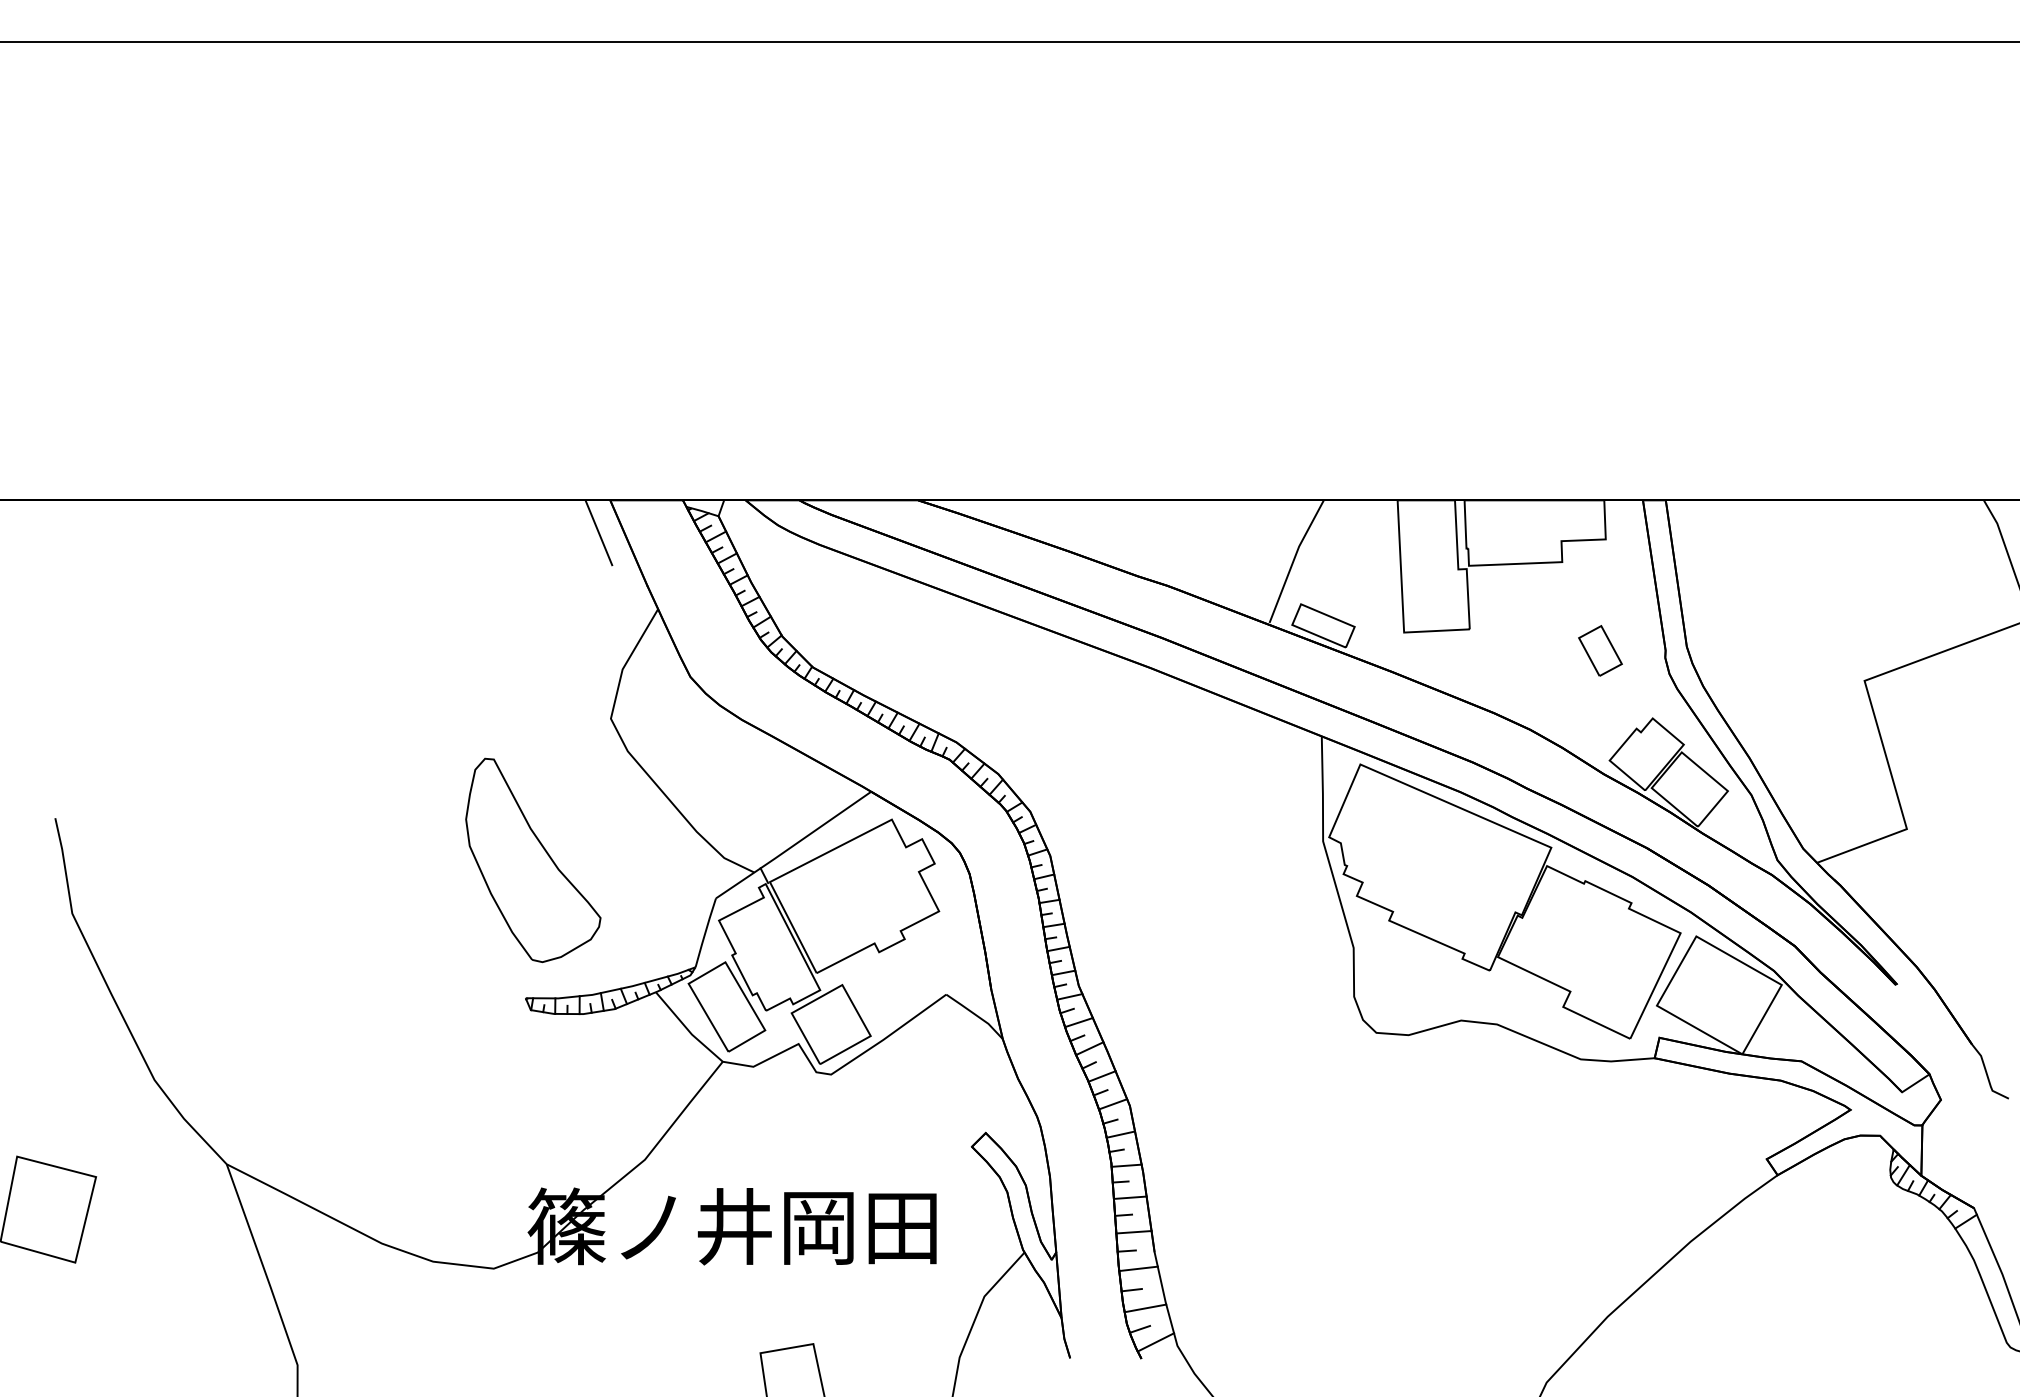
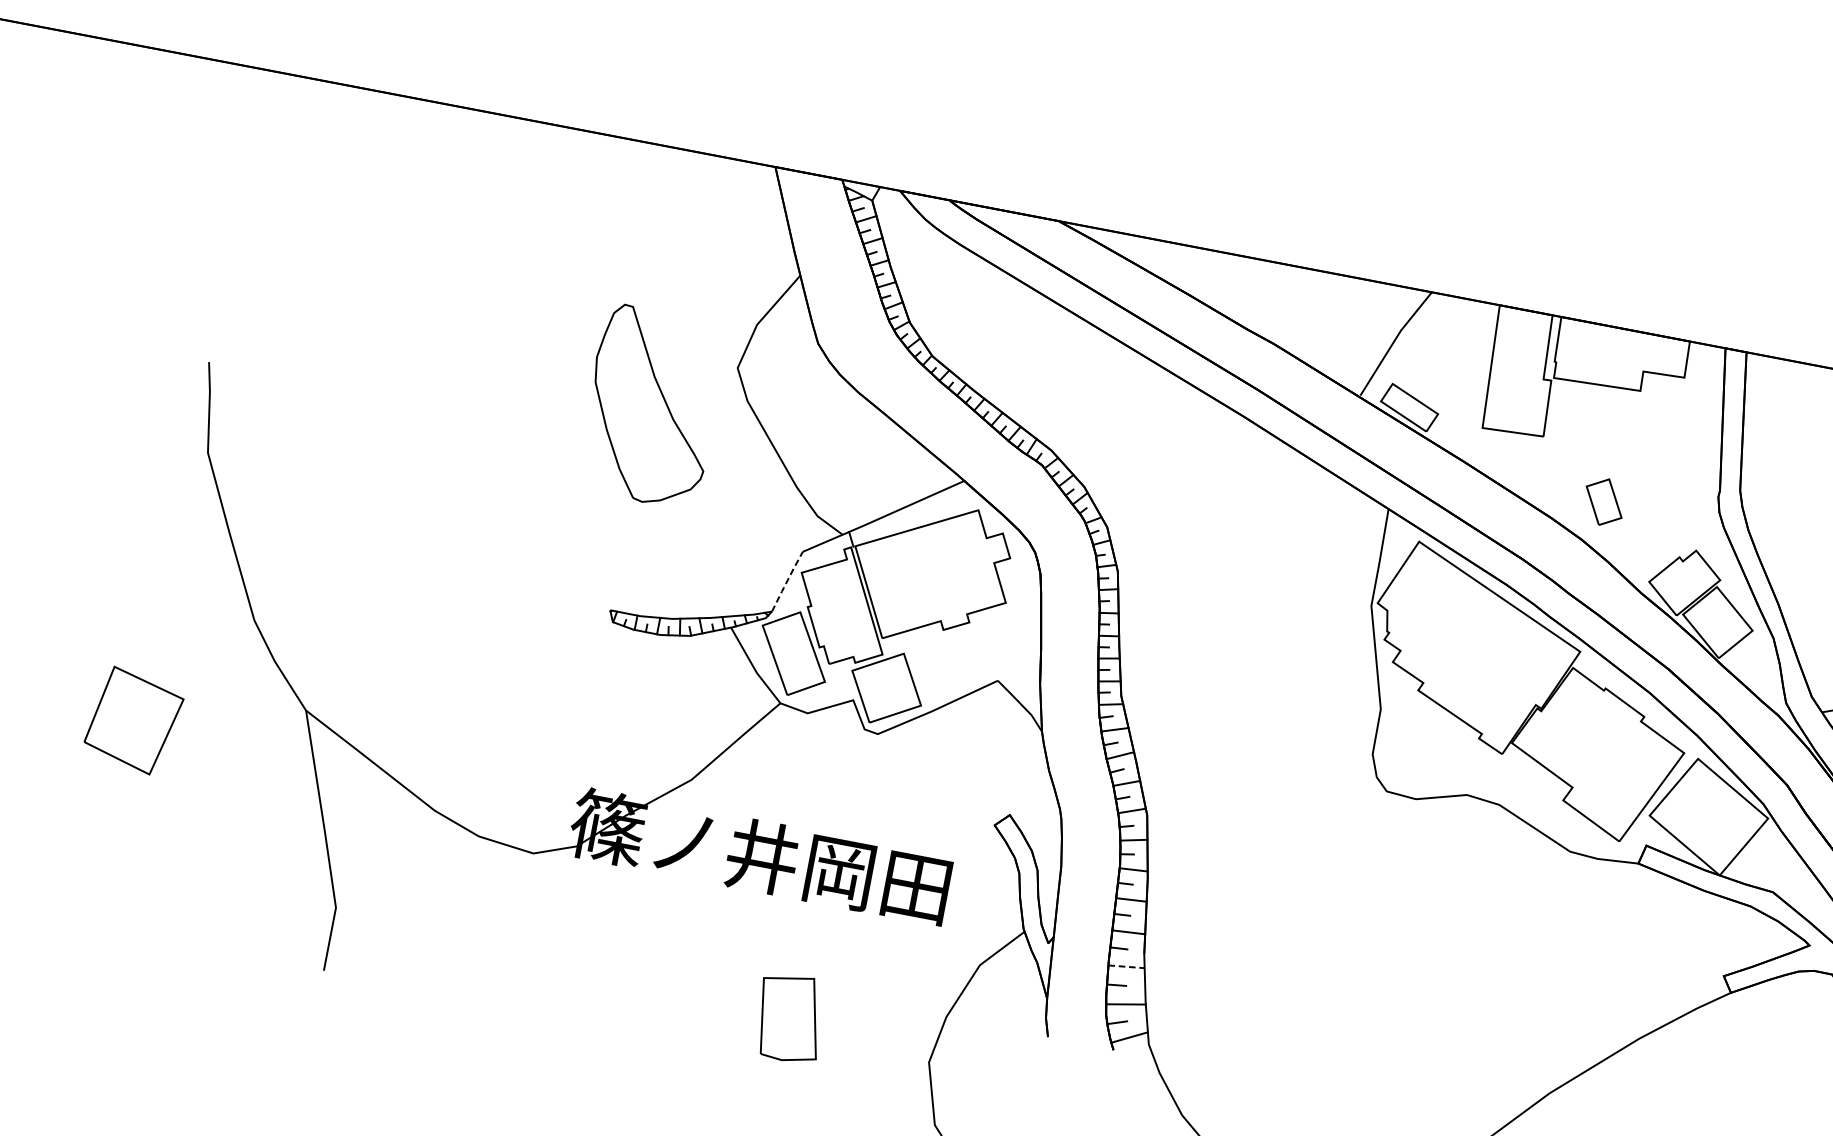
line: (598, 532) -> (758, 194), removed
part: (1600, 650) -> (1604, 501), moved
part: (533, 860) -> (651, 406), moved
line: (705, 932) -> (787, 581), solid -> dashed
line: (1139, 1268) -> (1127, 966), solid -> dashed

